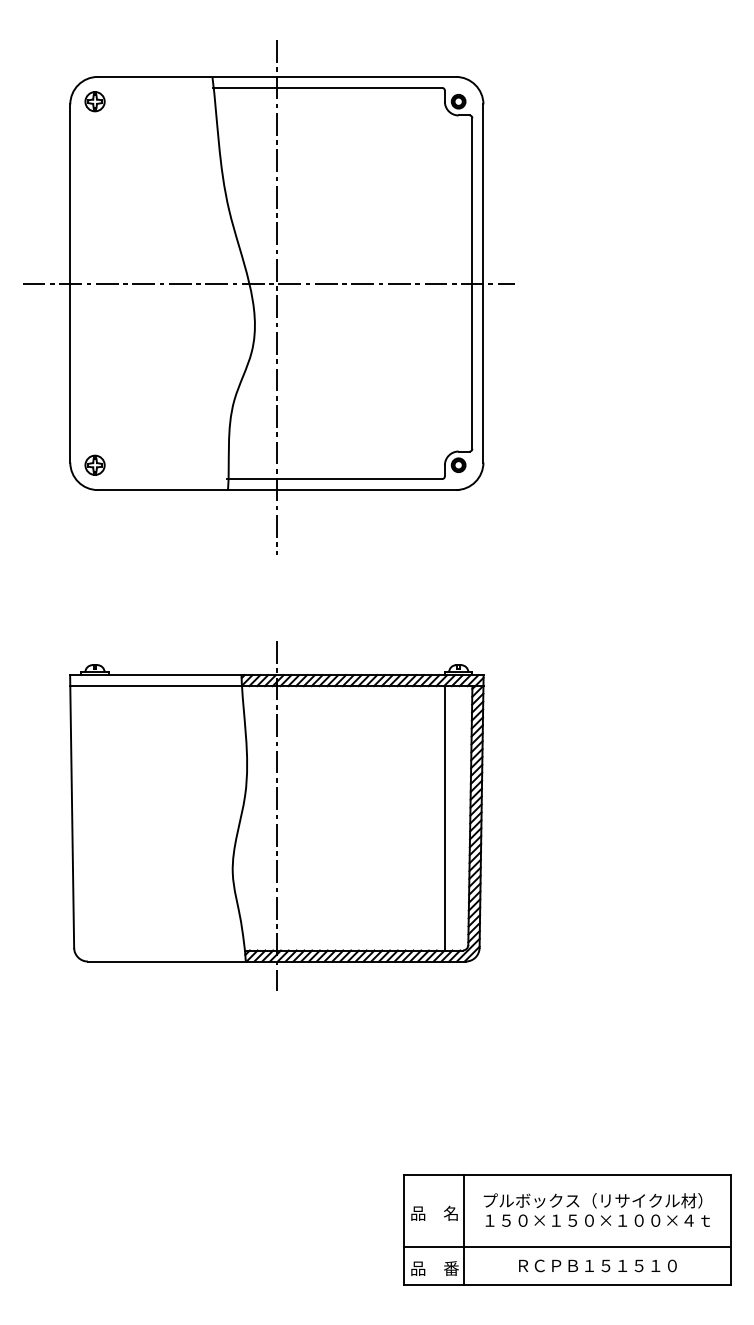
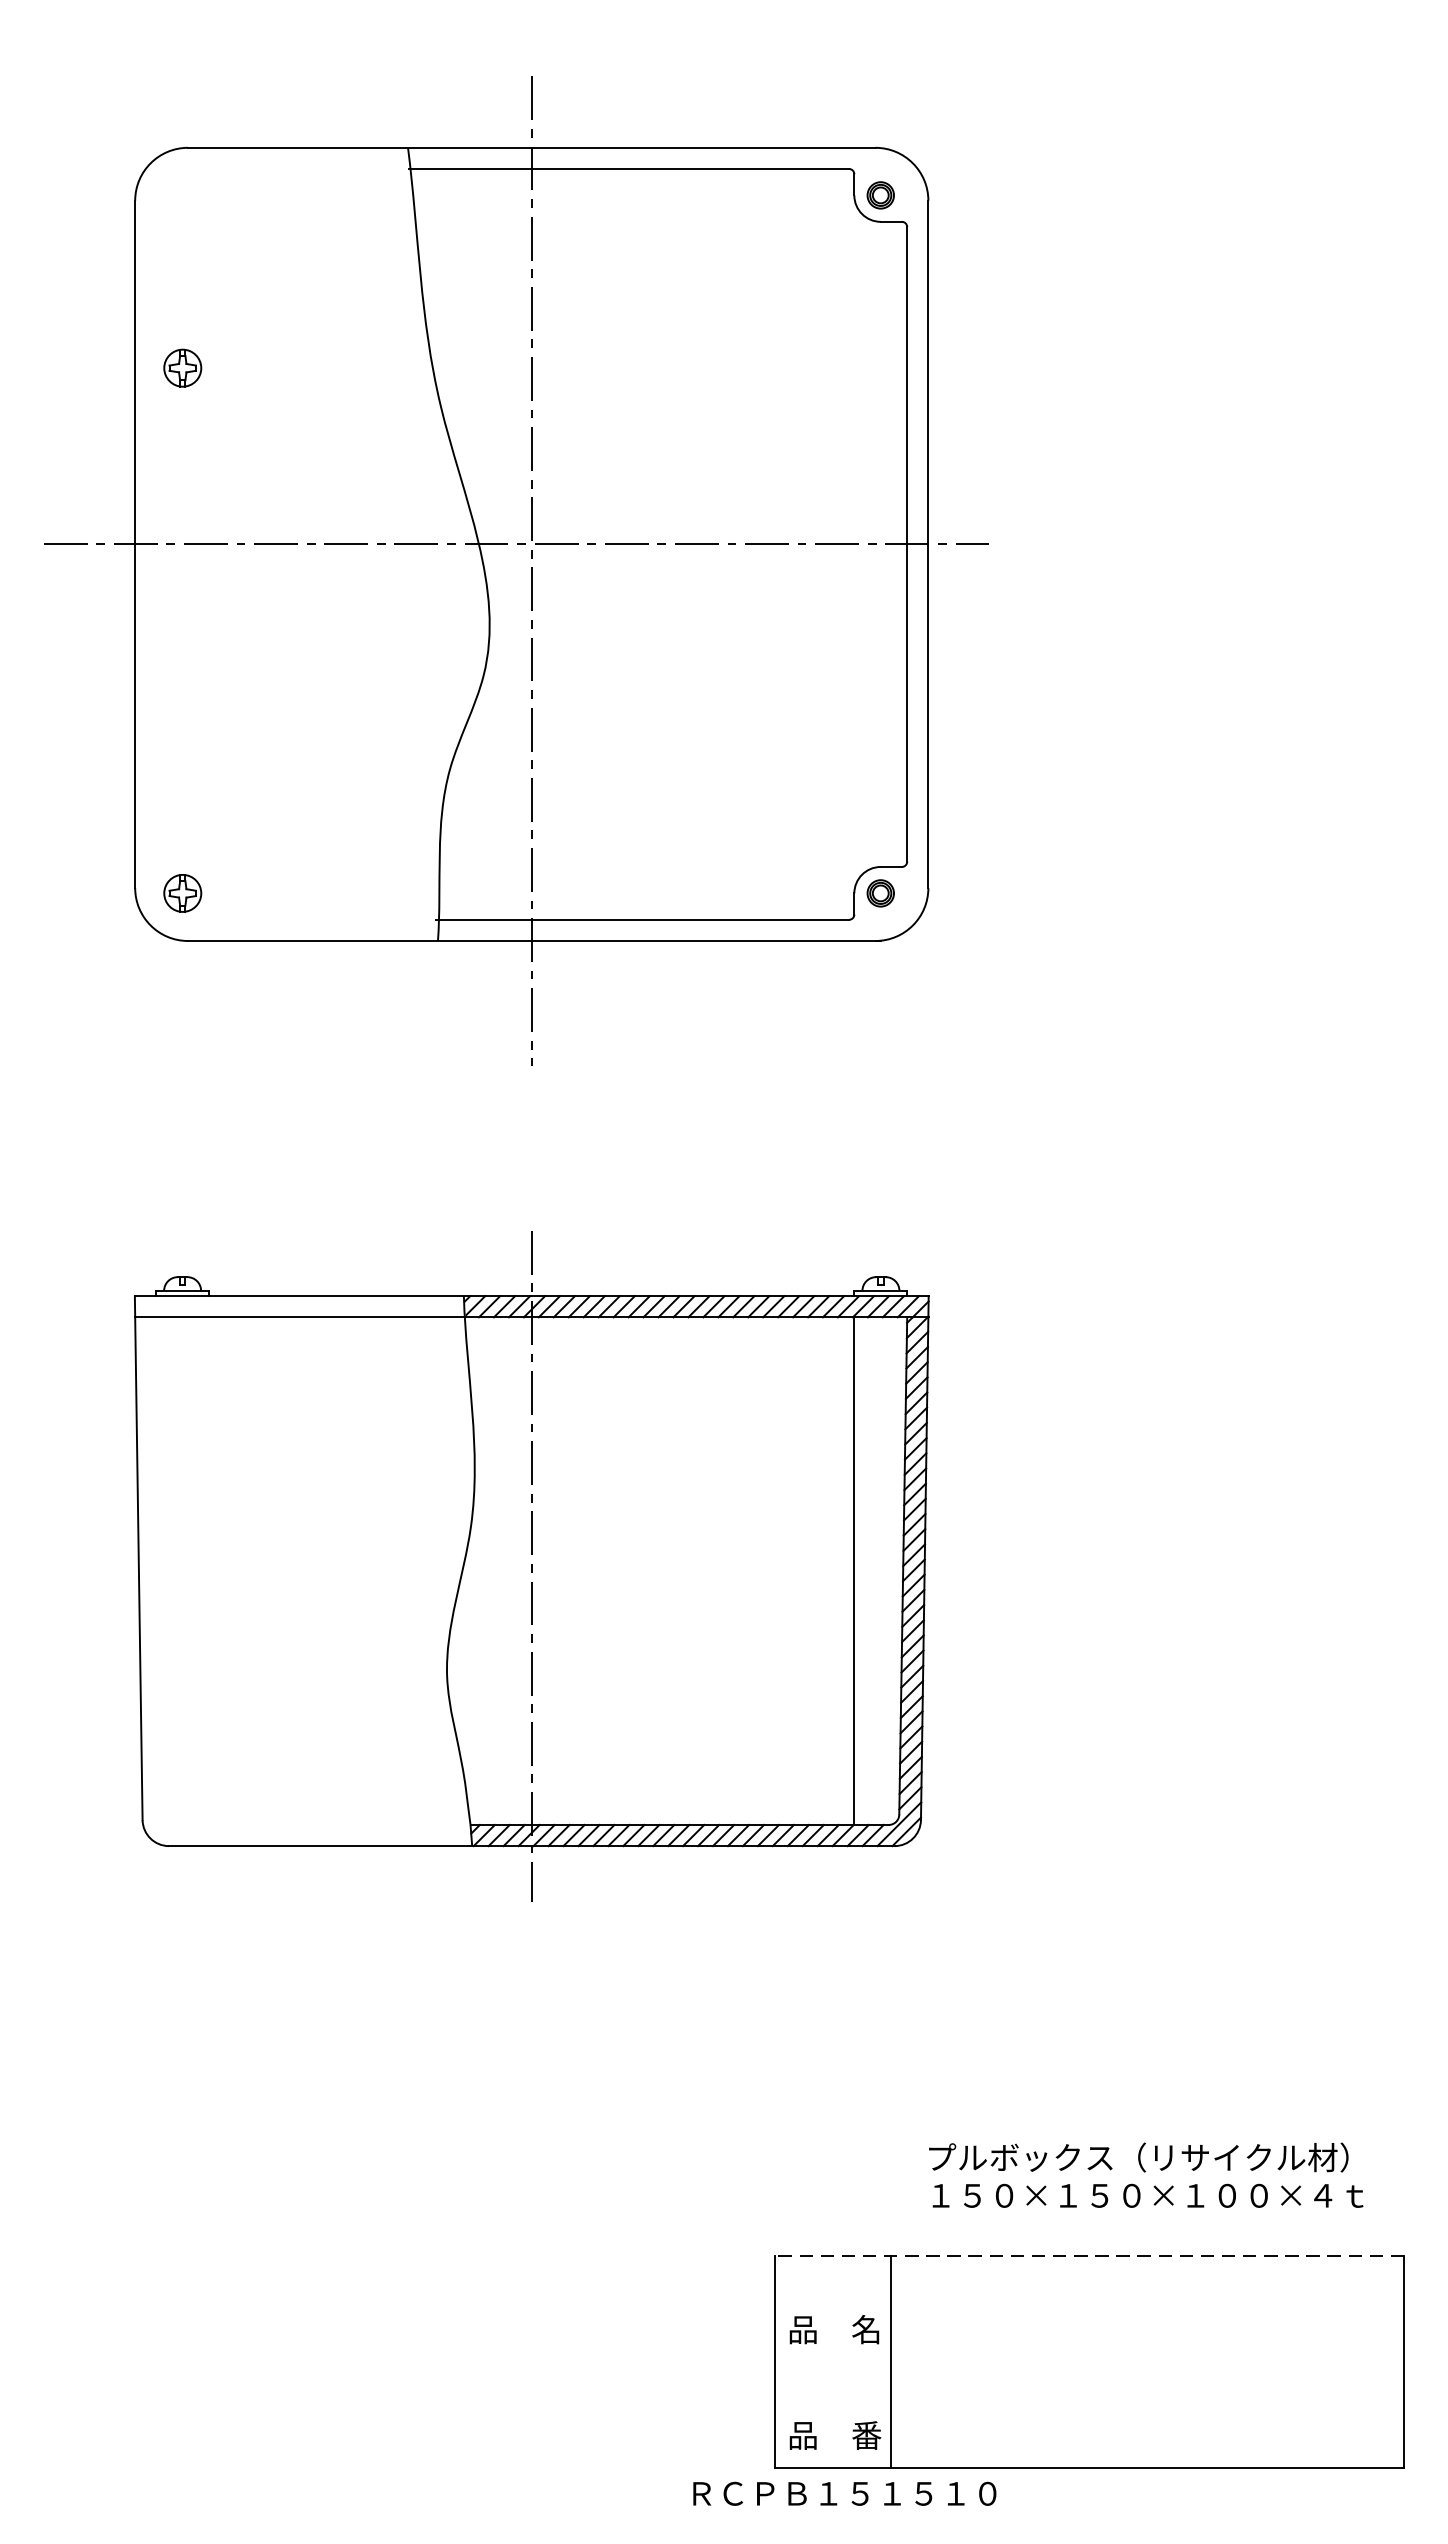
part: (94, 101) -> (181, 367), moved
line: (567, 1175) -> (1089, 2256), solid -> dashed
text: (596, 1209) -> (1145, 2174), moved
line: (567, 1246) -> (1089, 2393), removed
text: (597, 1265) -> (843, 2492), moved

